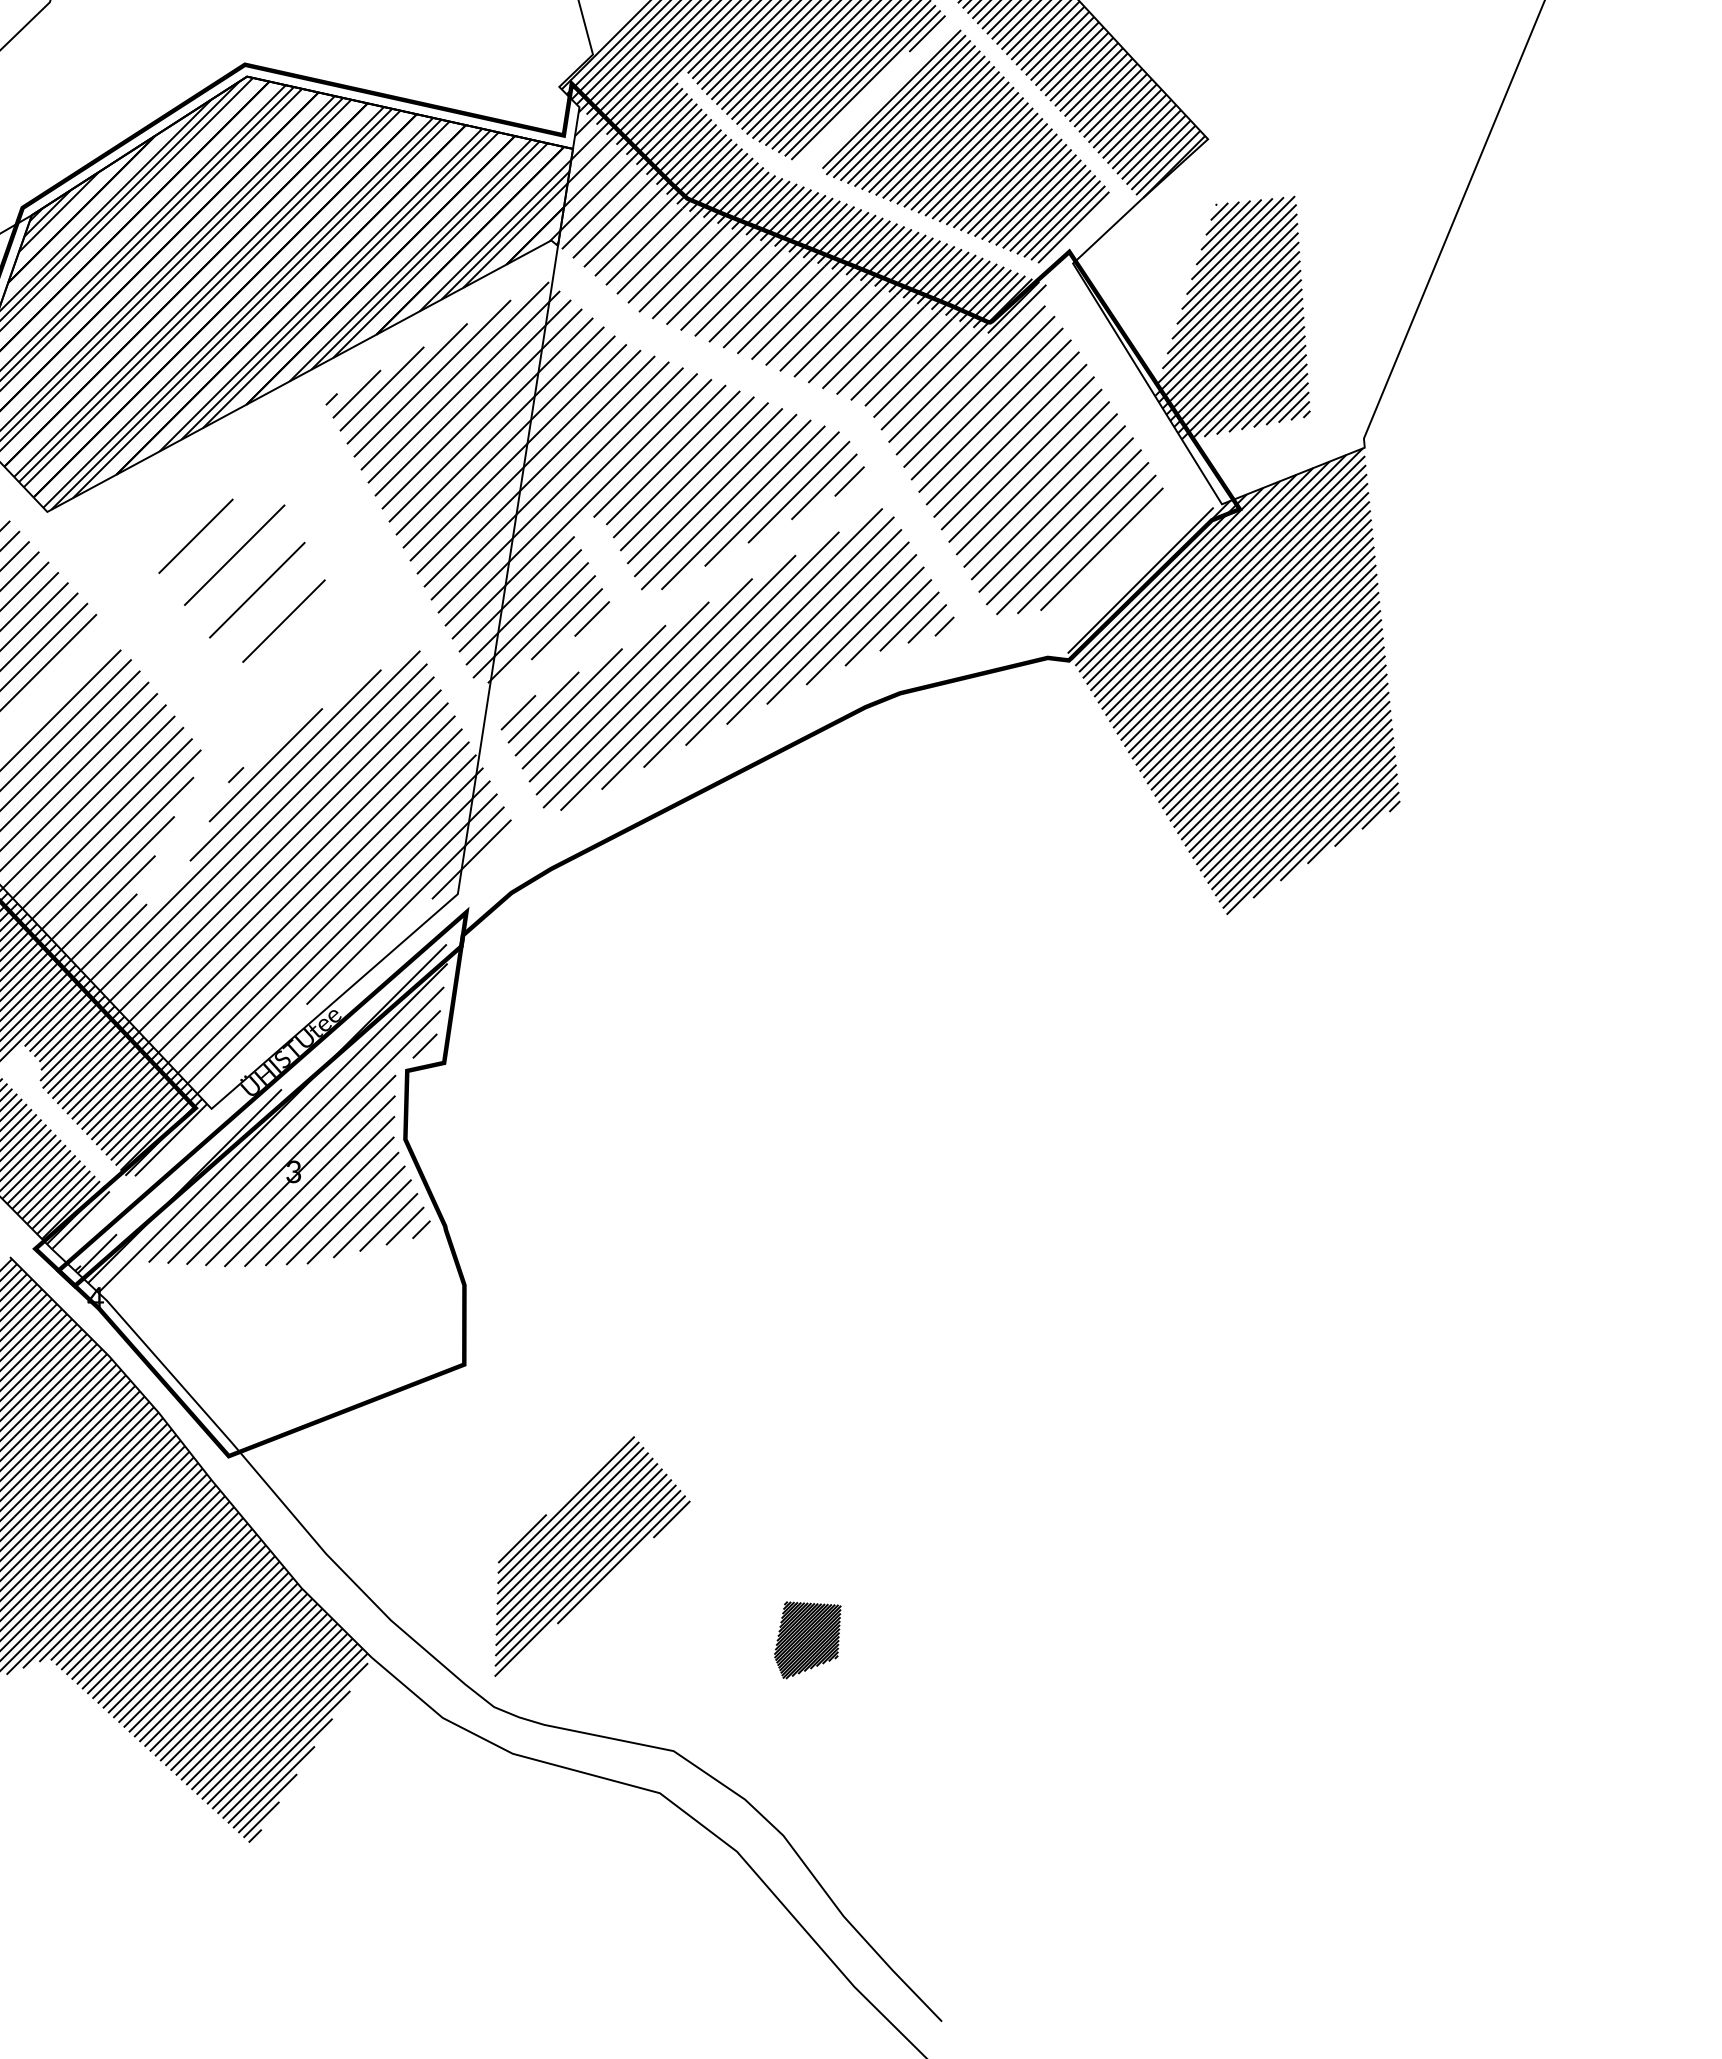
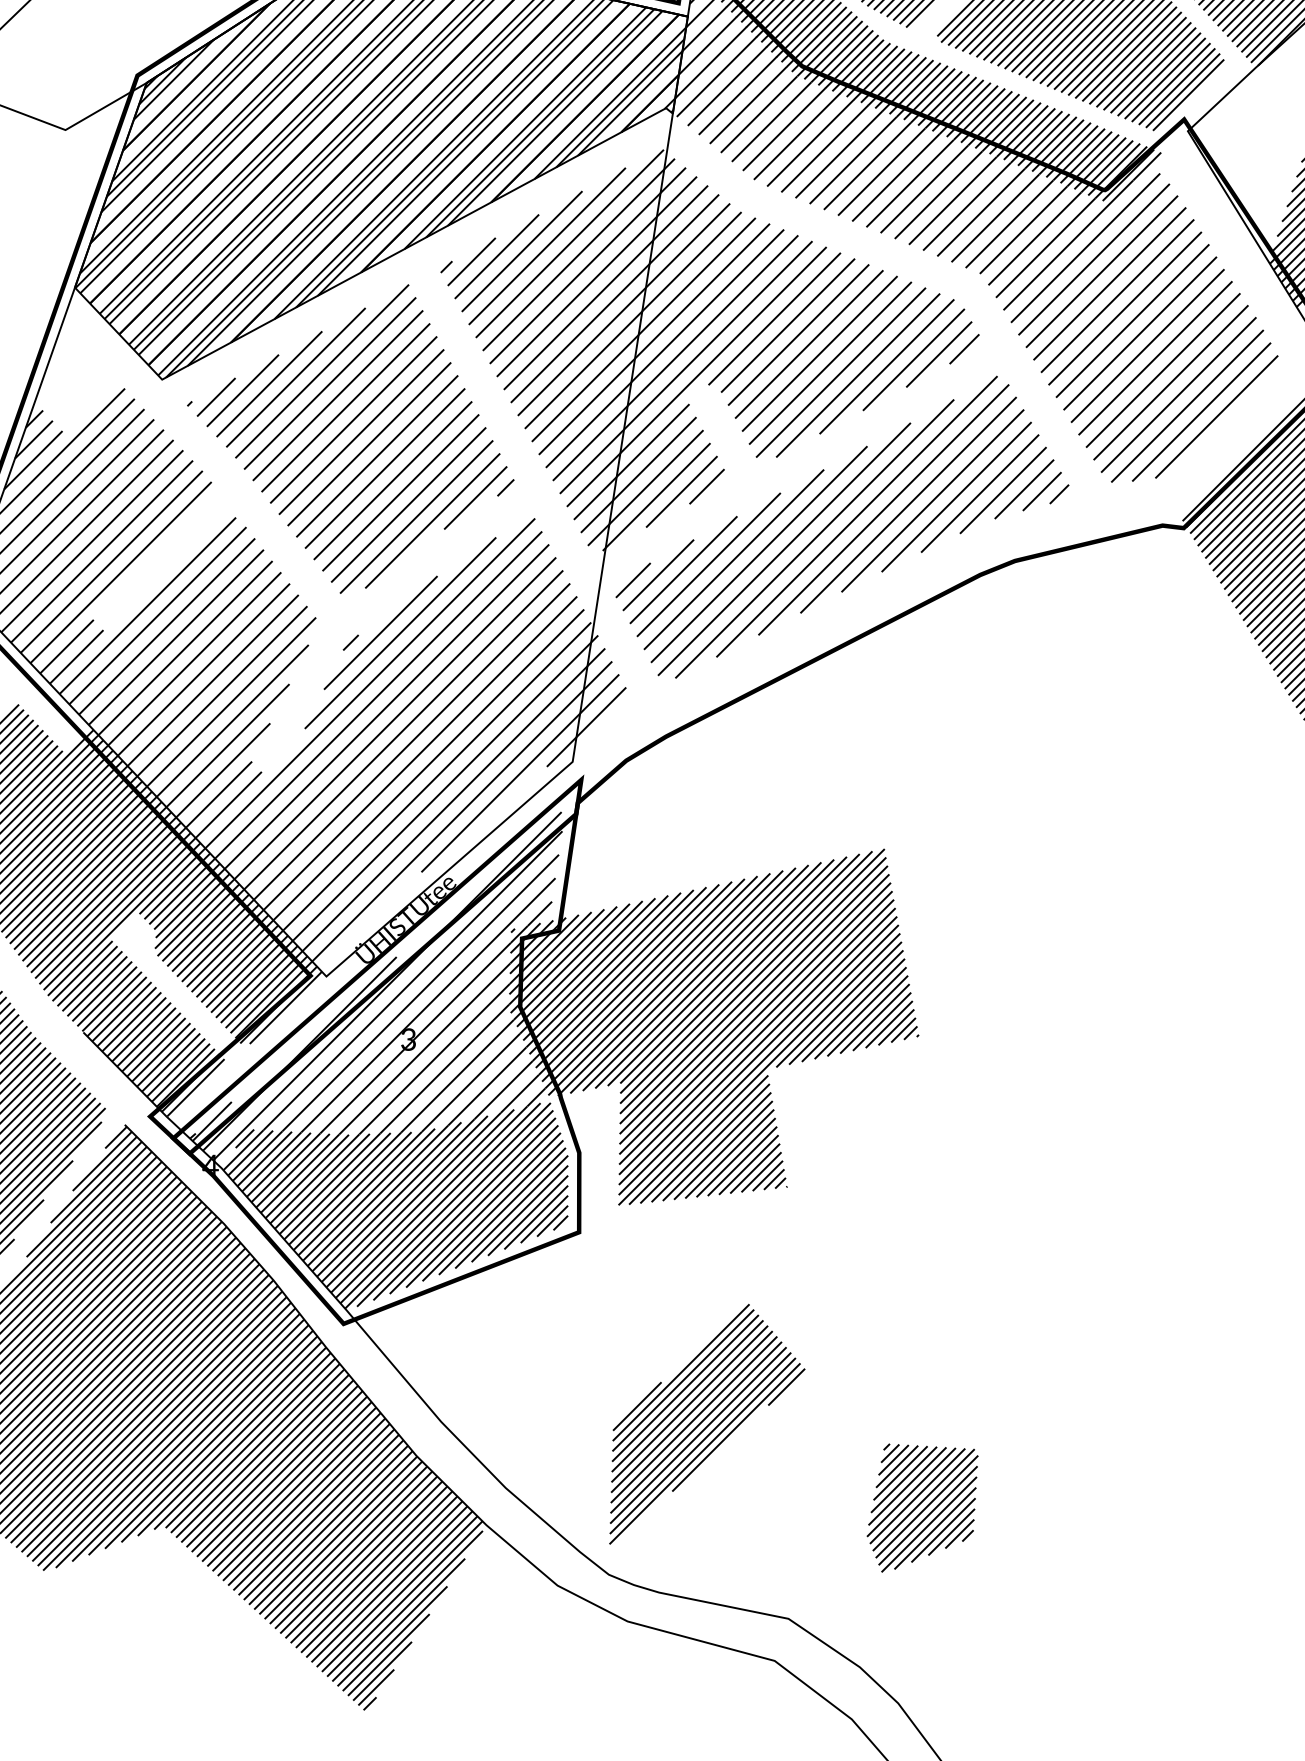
part: (235, 571) -> (350, 439), size x1.67
hatch: (599, 1159) -> (714, 1027), added
hatch: (280, 1337) -> (395, 1205), added
part: (807, 1639) -> (922, 1507), size x1.67

